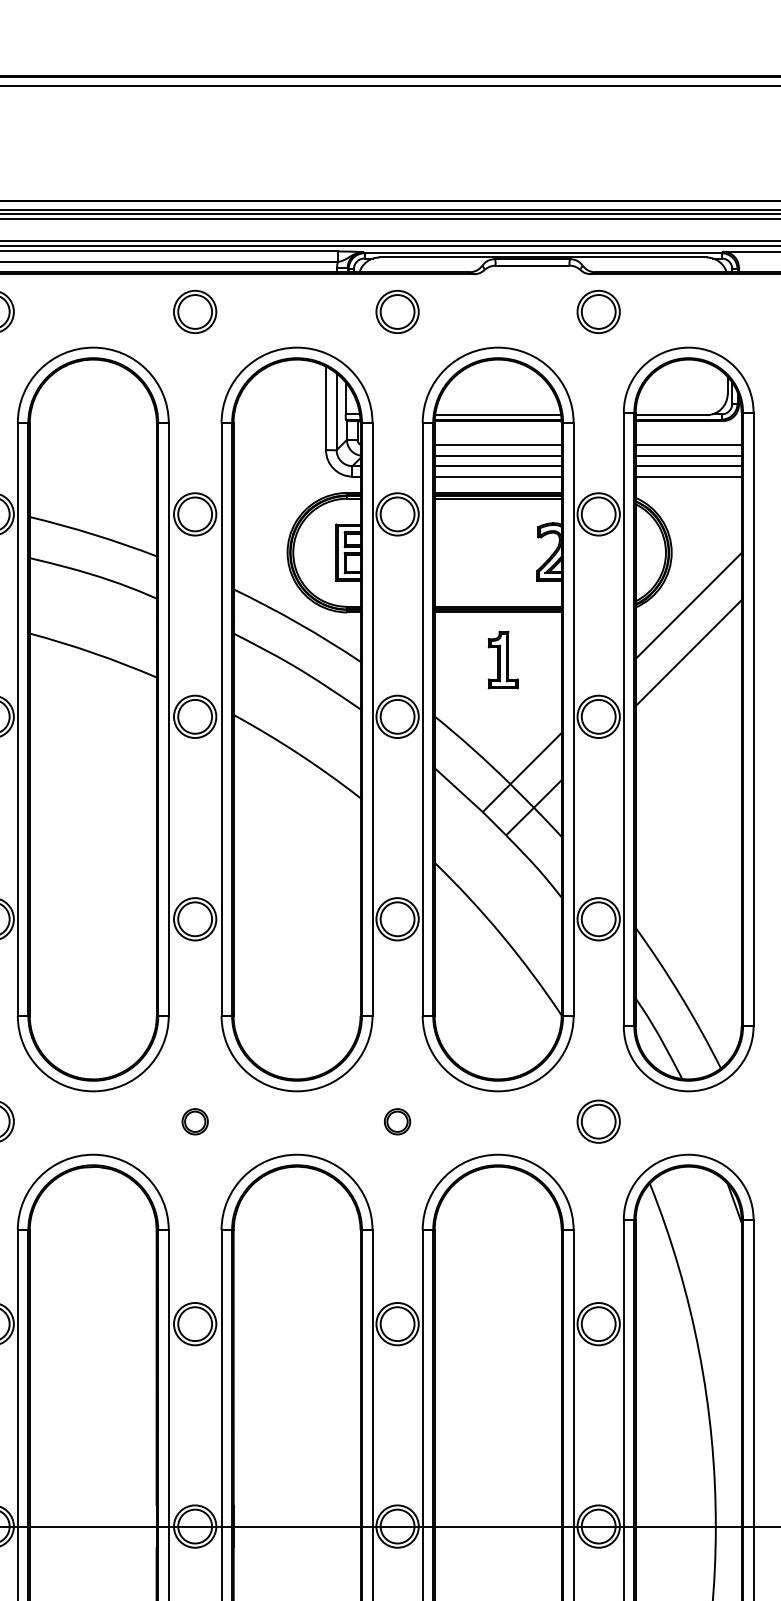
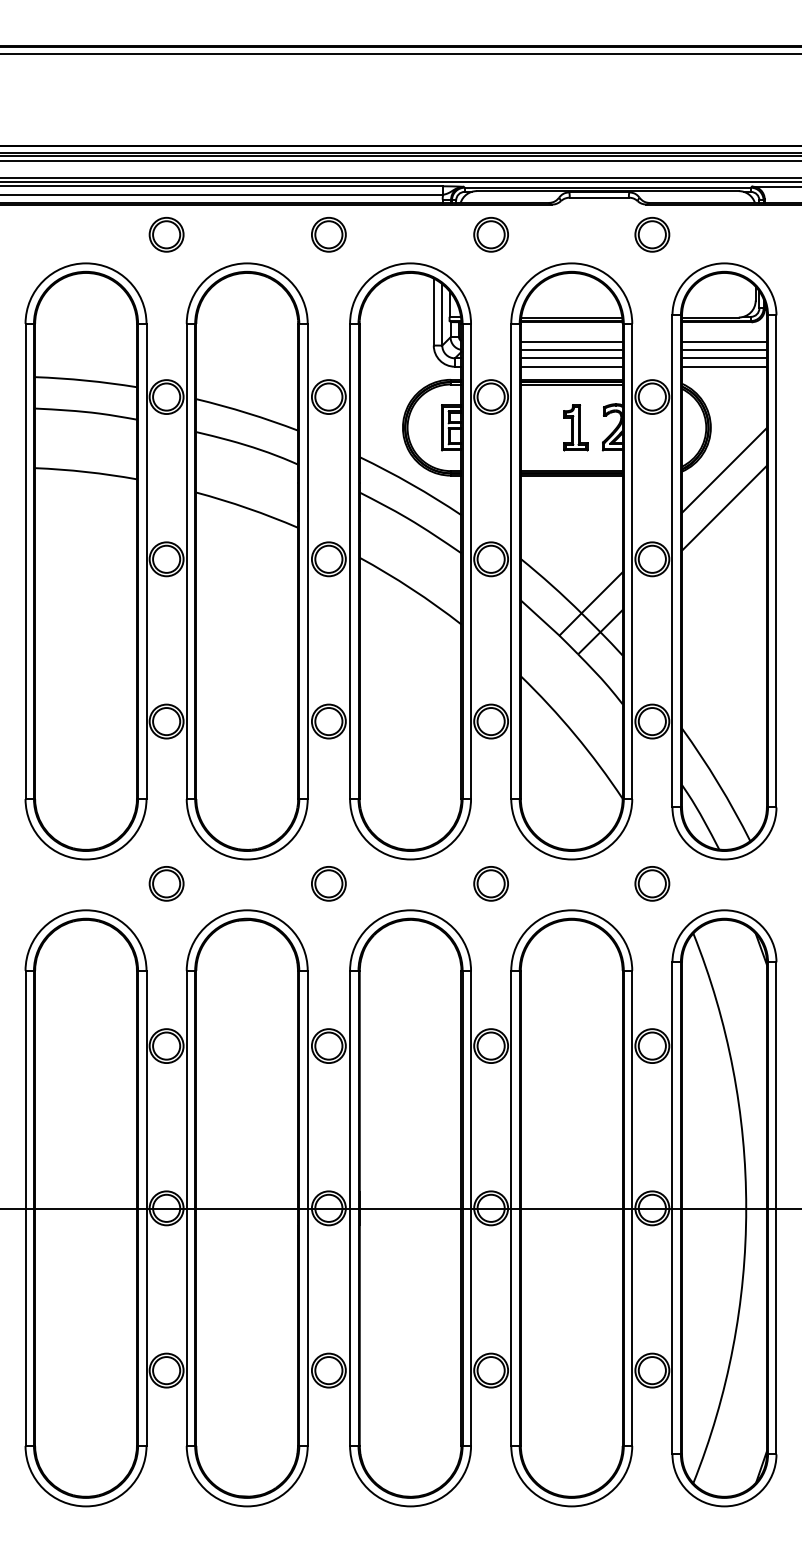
part: (502, 659) -> (575, 427), moved
part: (194, 1121) -> (328, 883), size x1.67
part: (396, 1121) -> (490, 883), size x1.67

